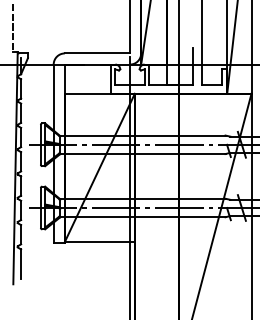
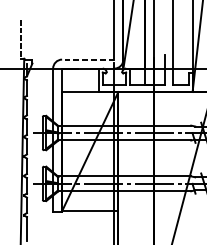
line: (97, 53) -> (88, 59), solid -> dashed

